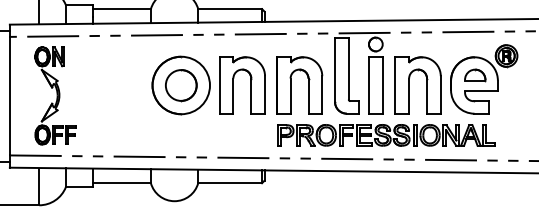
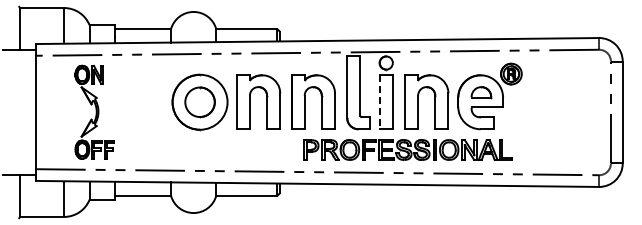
line: (368, 85) -> (379, 102), solid -> dashed
part: (55, 95) -> (94, 111), moved
part: (386, 134) -> (407, 149), moved

